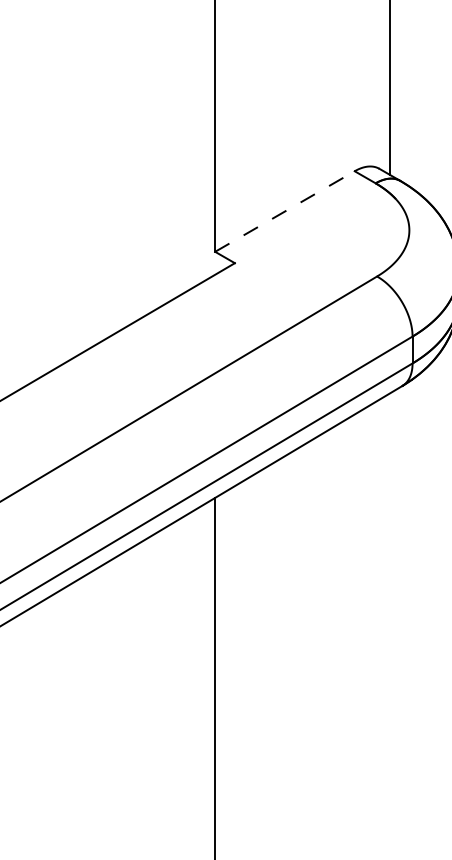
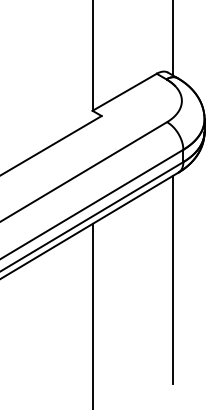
line: (286, 211) -> (125, 92), dashed -> solid
line: (388, 618) -> (172, 279), added

